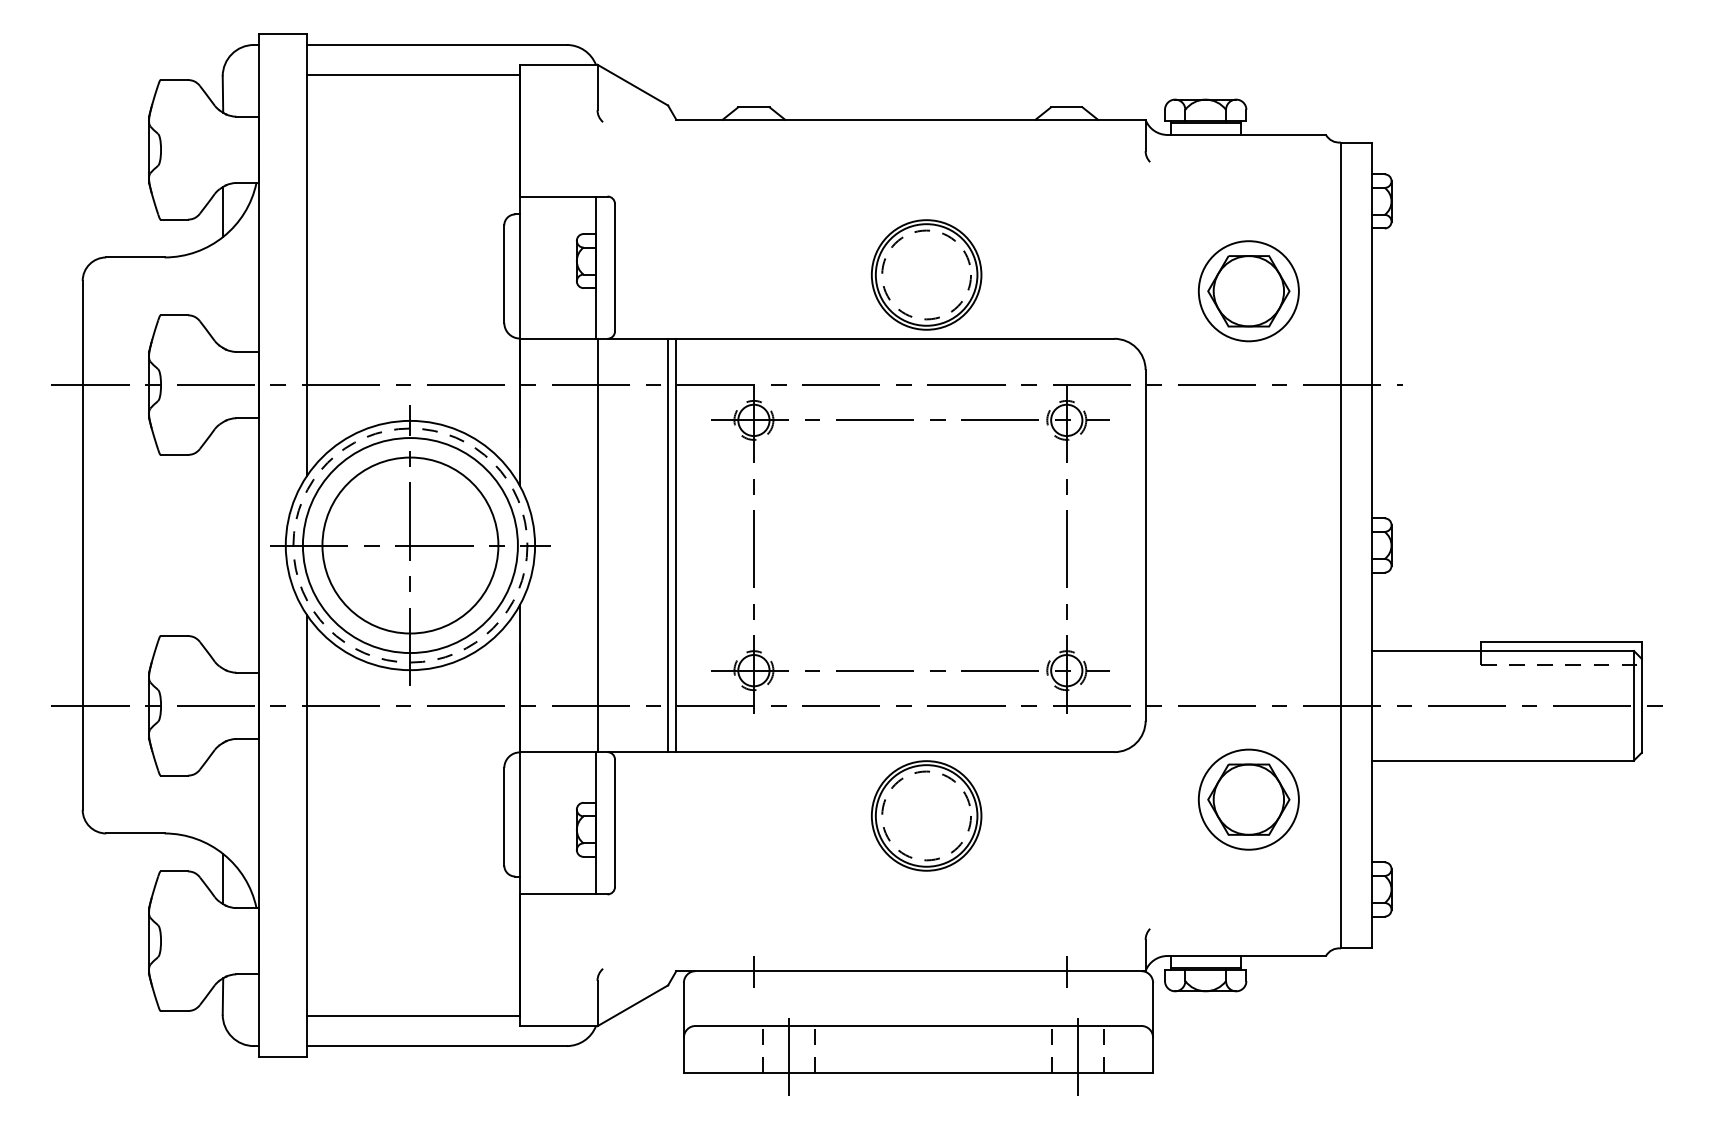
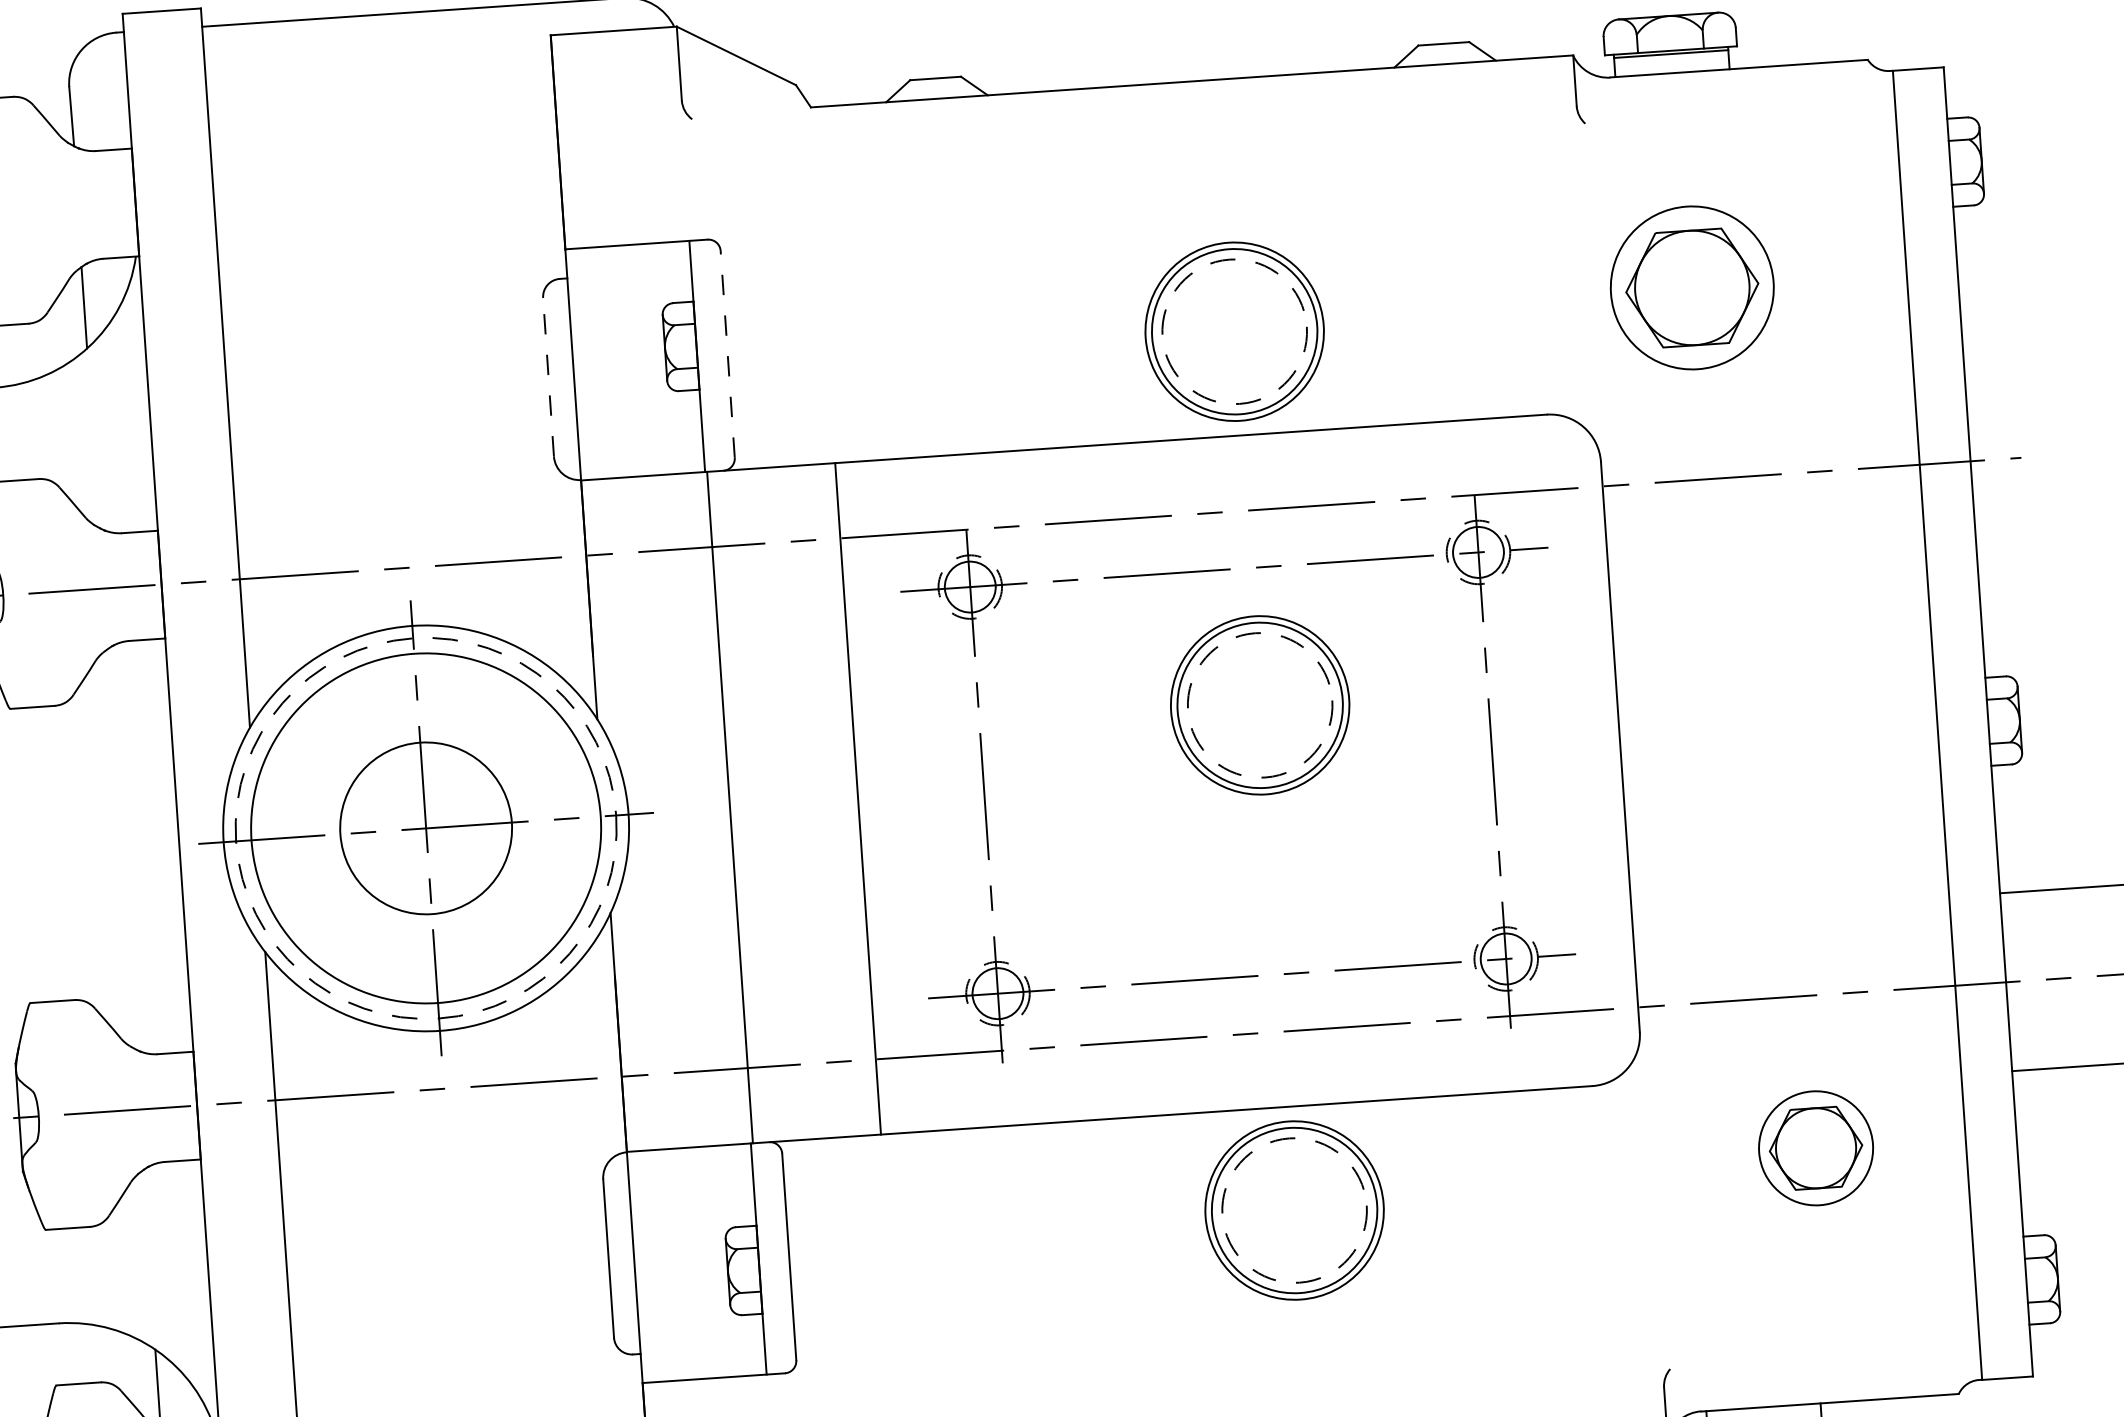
line: (412, 74) -> (377, 63), removed
line: (615, 267) -> (728, 354), solid -> dashed
line: (504, 274) -> (548, 377), solid -> dashed
part: (1248, 291) -> (1691, 288), moved
part: (926, 504) -> (1259, 704), added
circle: (410, 545) -> (426, 828), size x0.6
line: (668, 545) -> (845, 799), removed
part: (1248, 799) -> (1815, 1148), size x0.7

